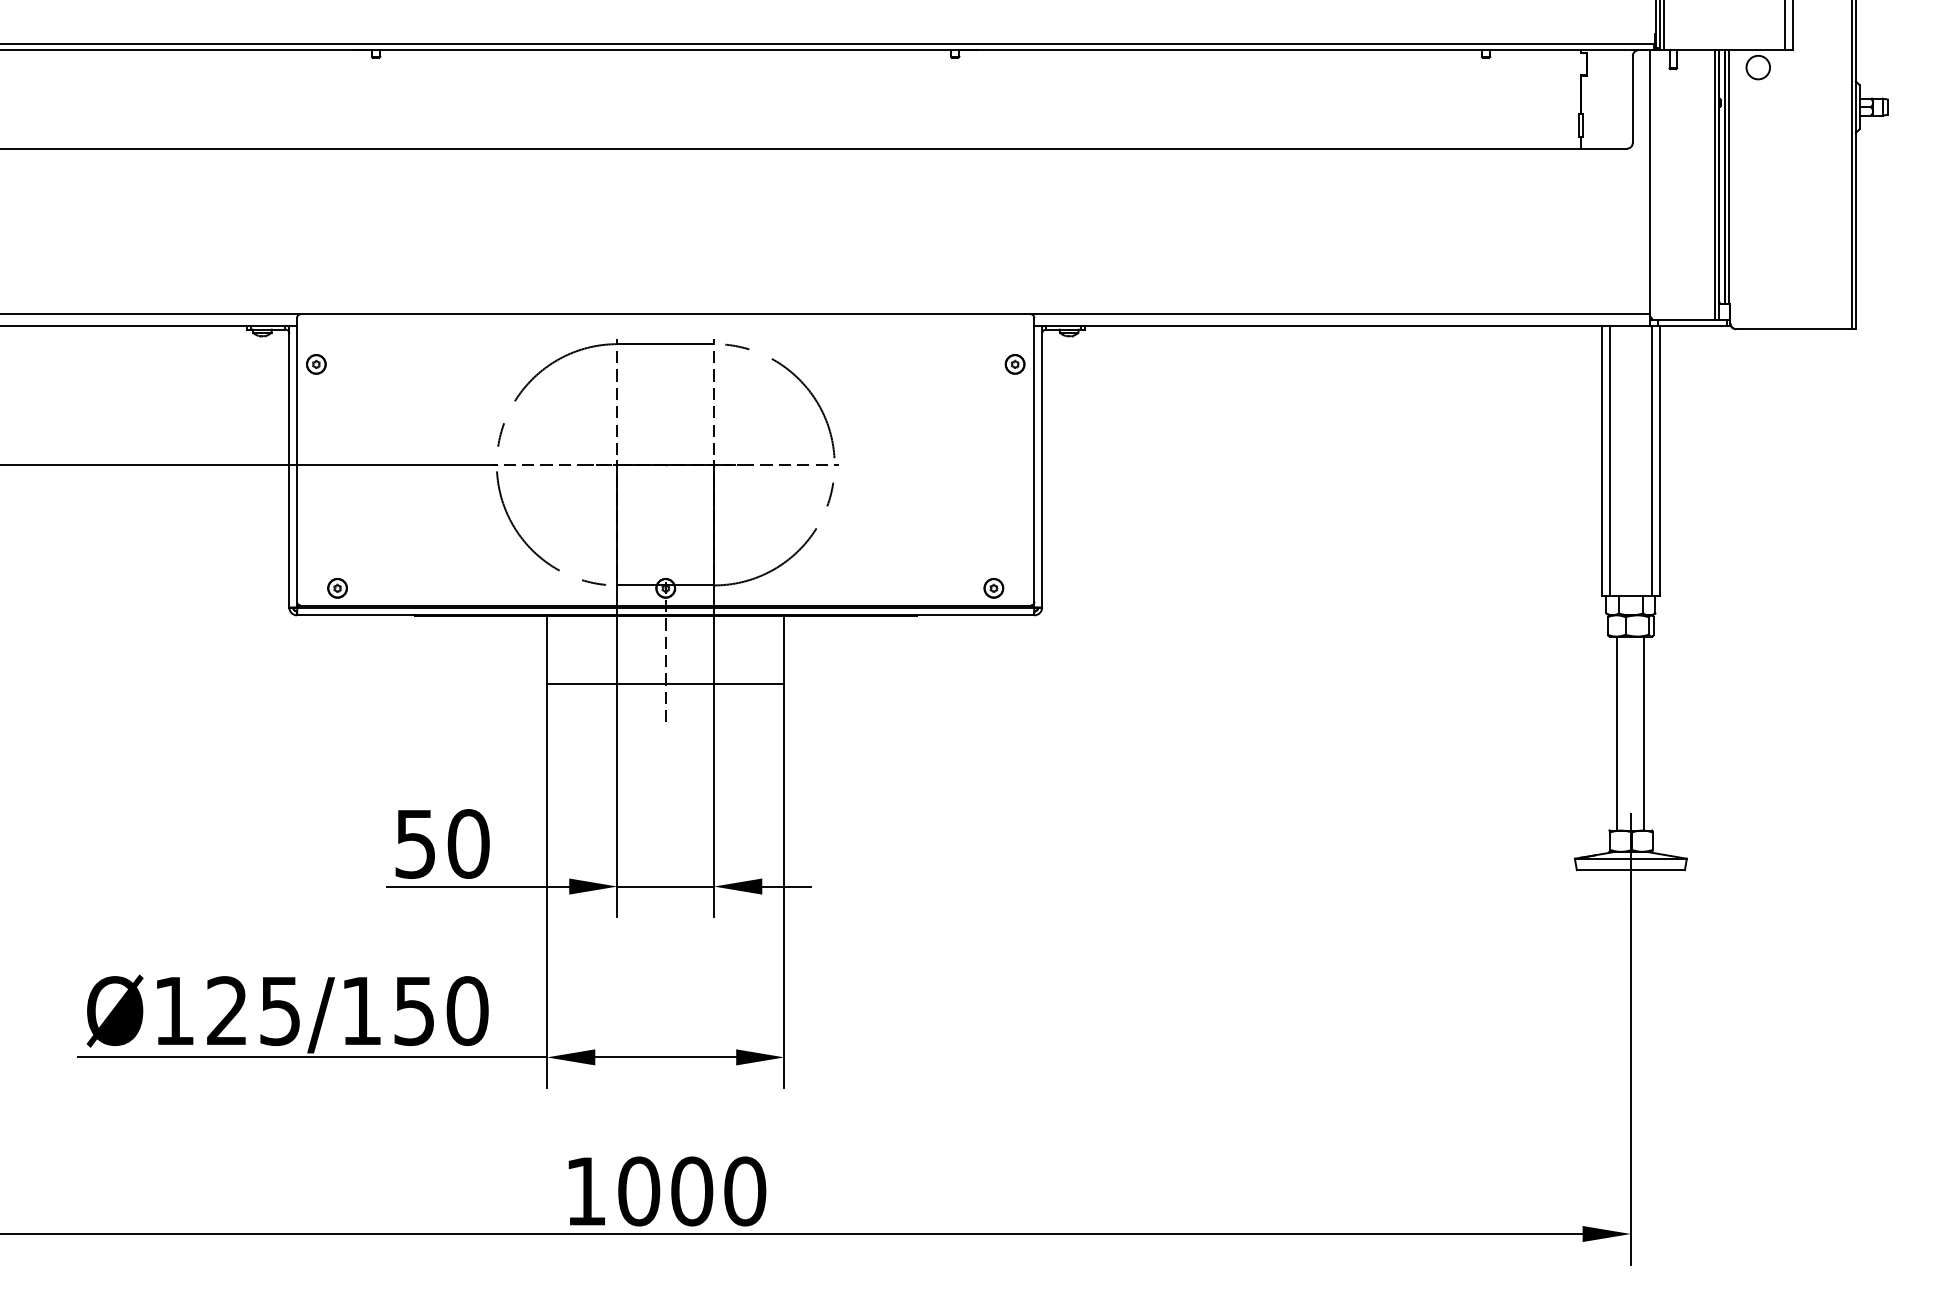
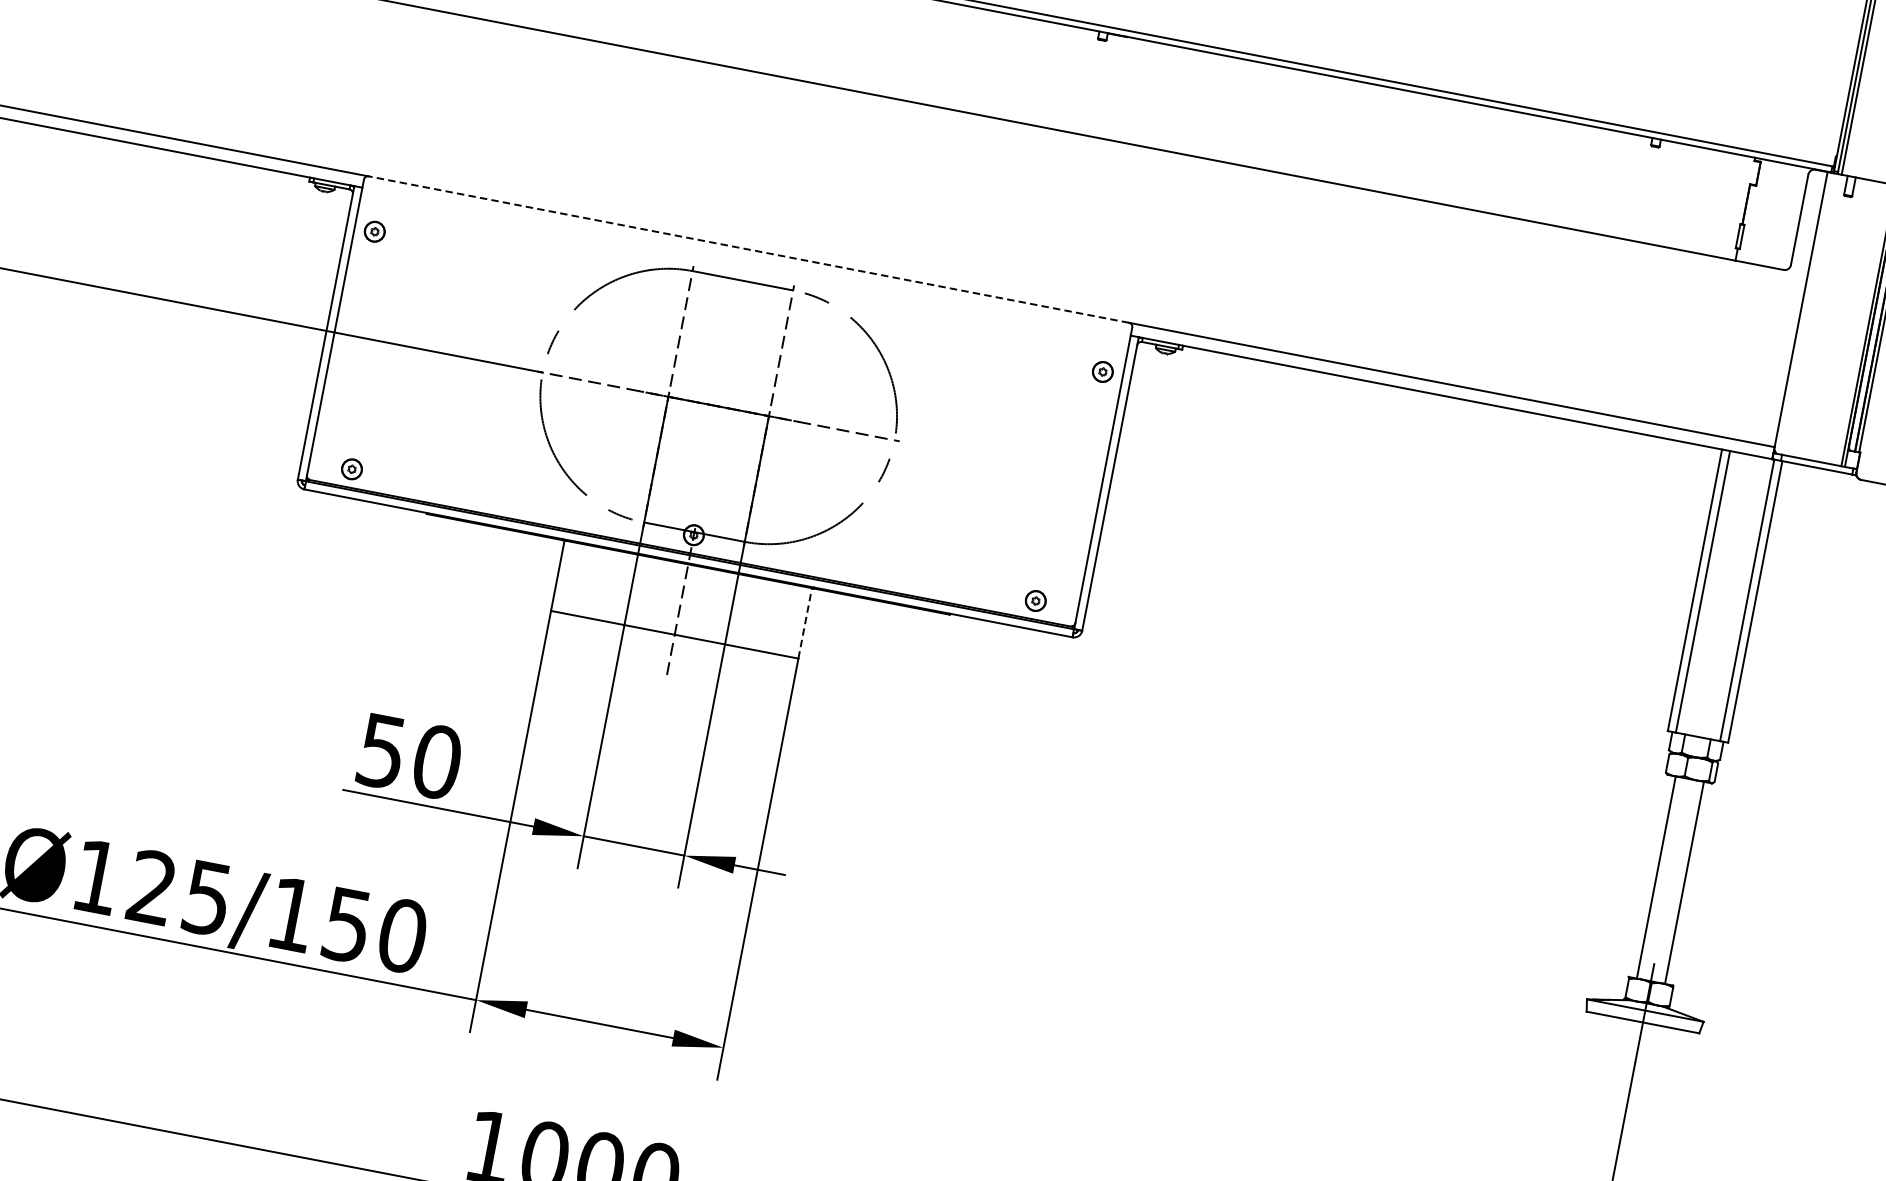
line: (665, 314) -> (748, 249), solid -> dashed
line: (784, 650) -> (805, 623), solid -> dashed

